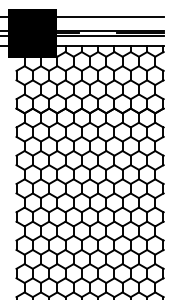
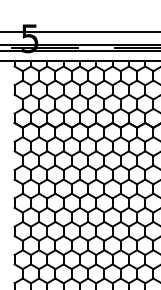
fill: (31, 32) -> (29, 46), removed

